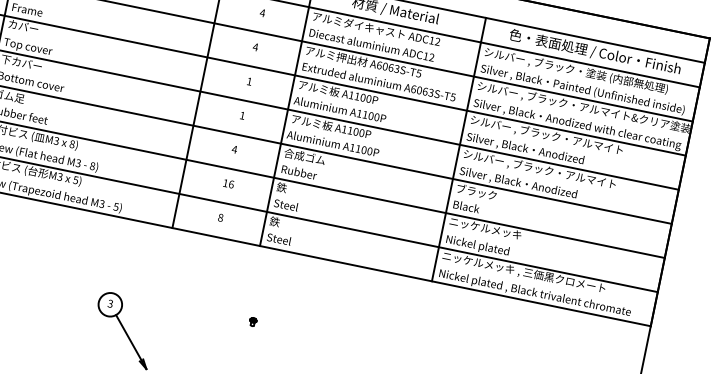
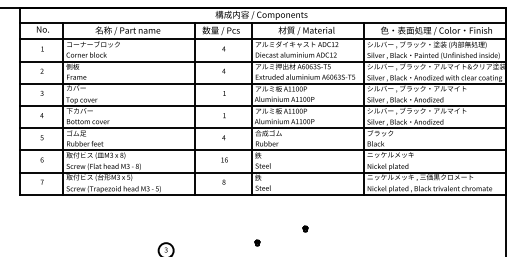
part: (331, 314) -> (305, 228), added

